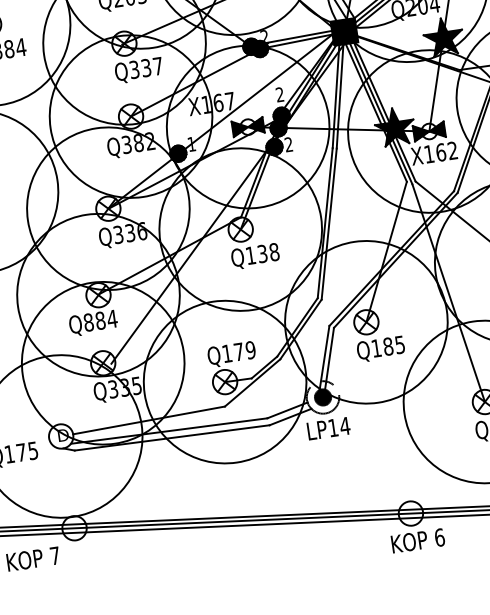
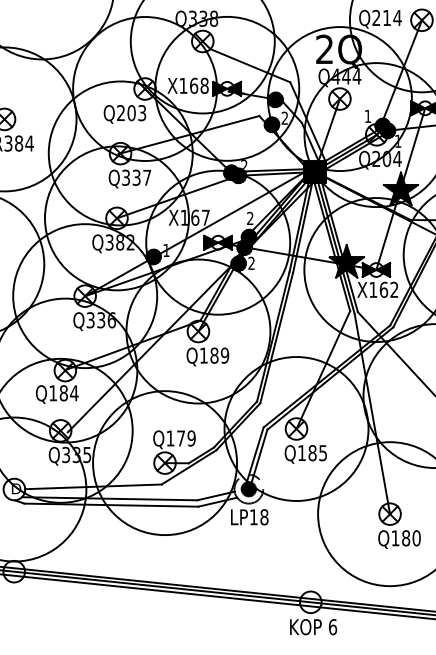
text: (268, 252) -> (219, 355), Q138 -> Q189
text: (89, 322) -> (53, 393), Q884 -> Q184
text: (345, 426) -> (264, 517), LP14 -> LP18

